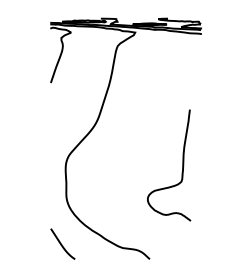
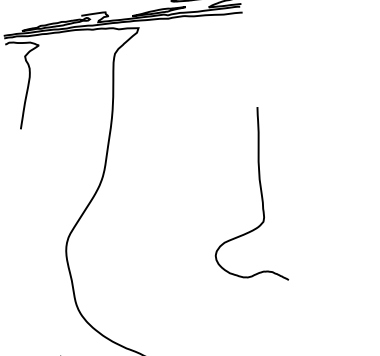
curve: (182, 165) -> (260, 195), moved

